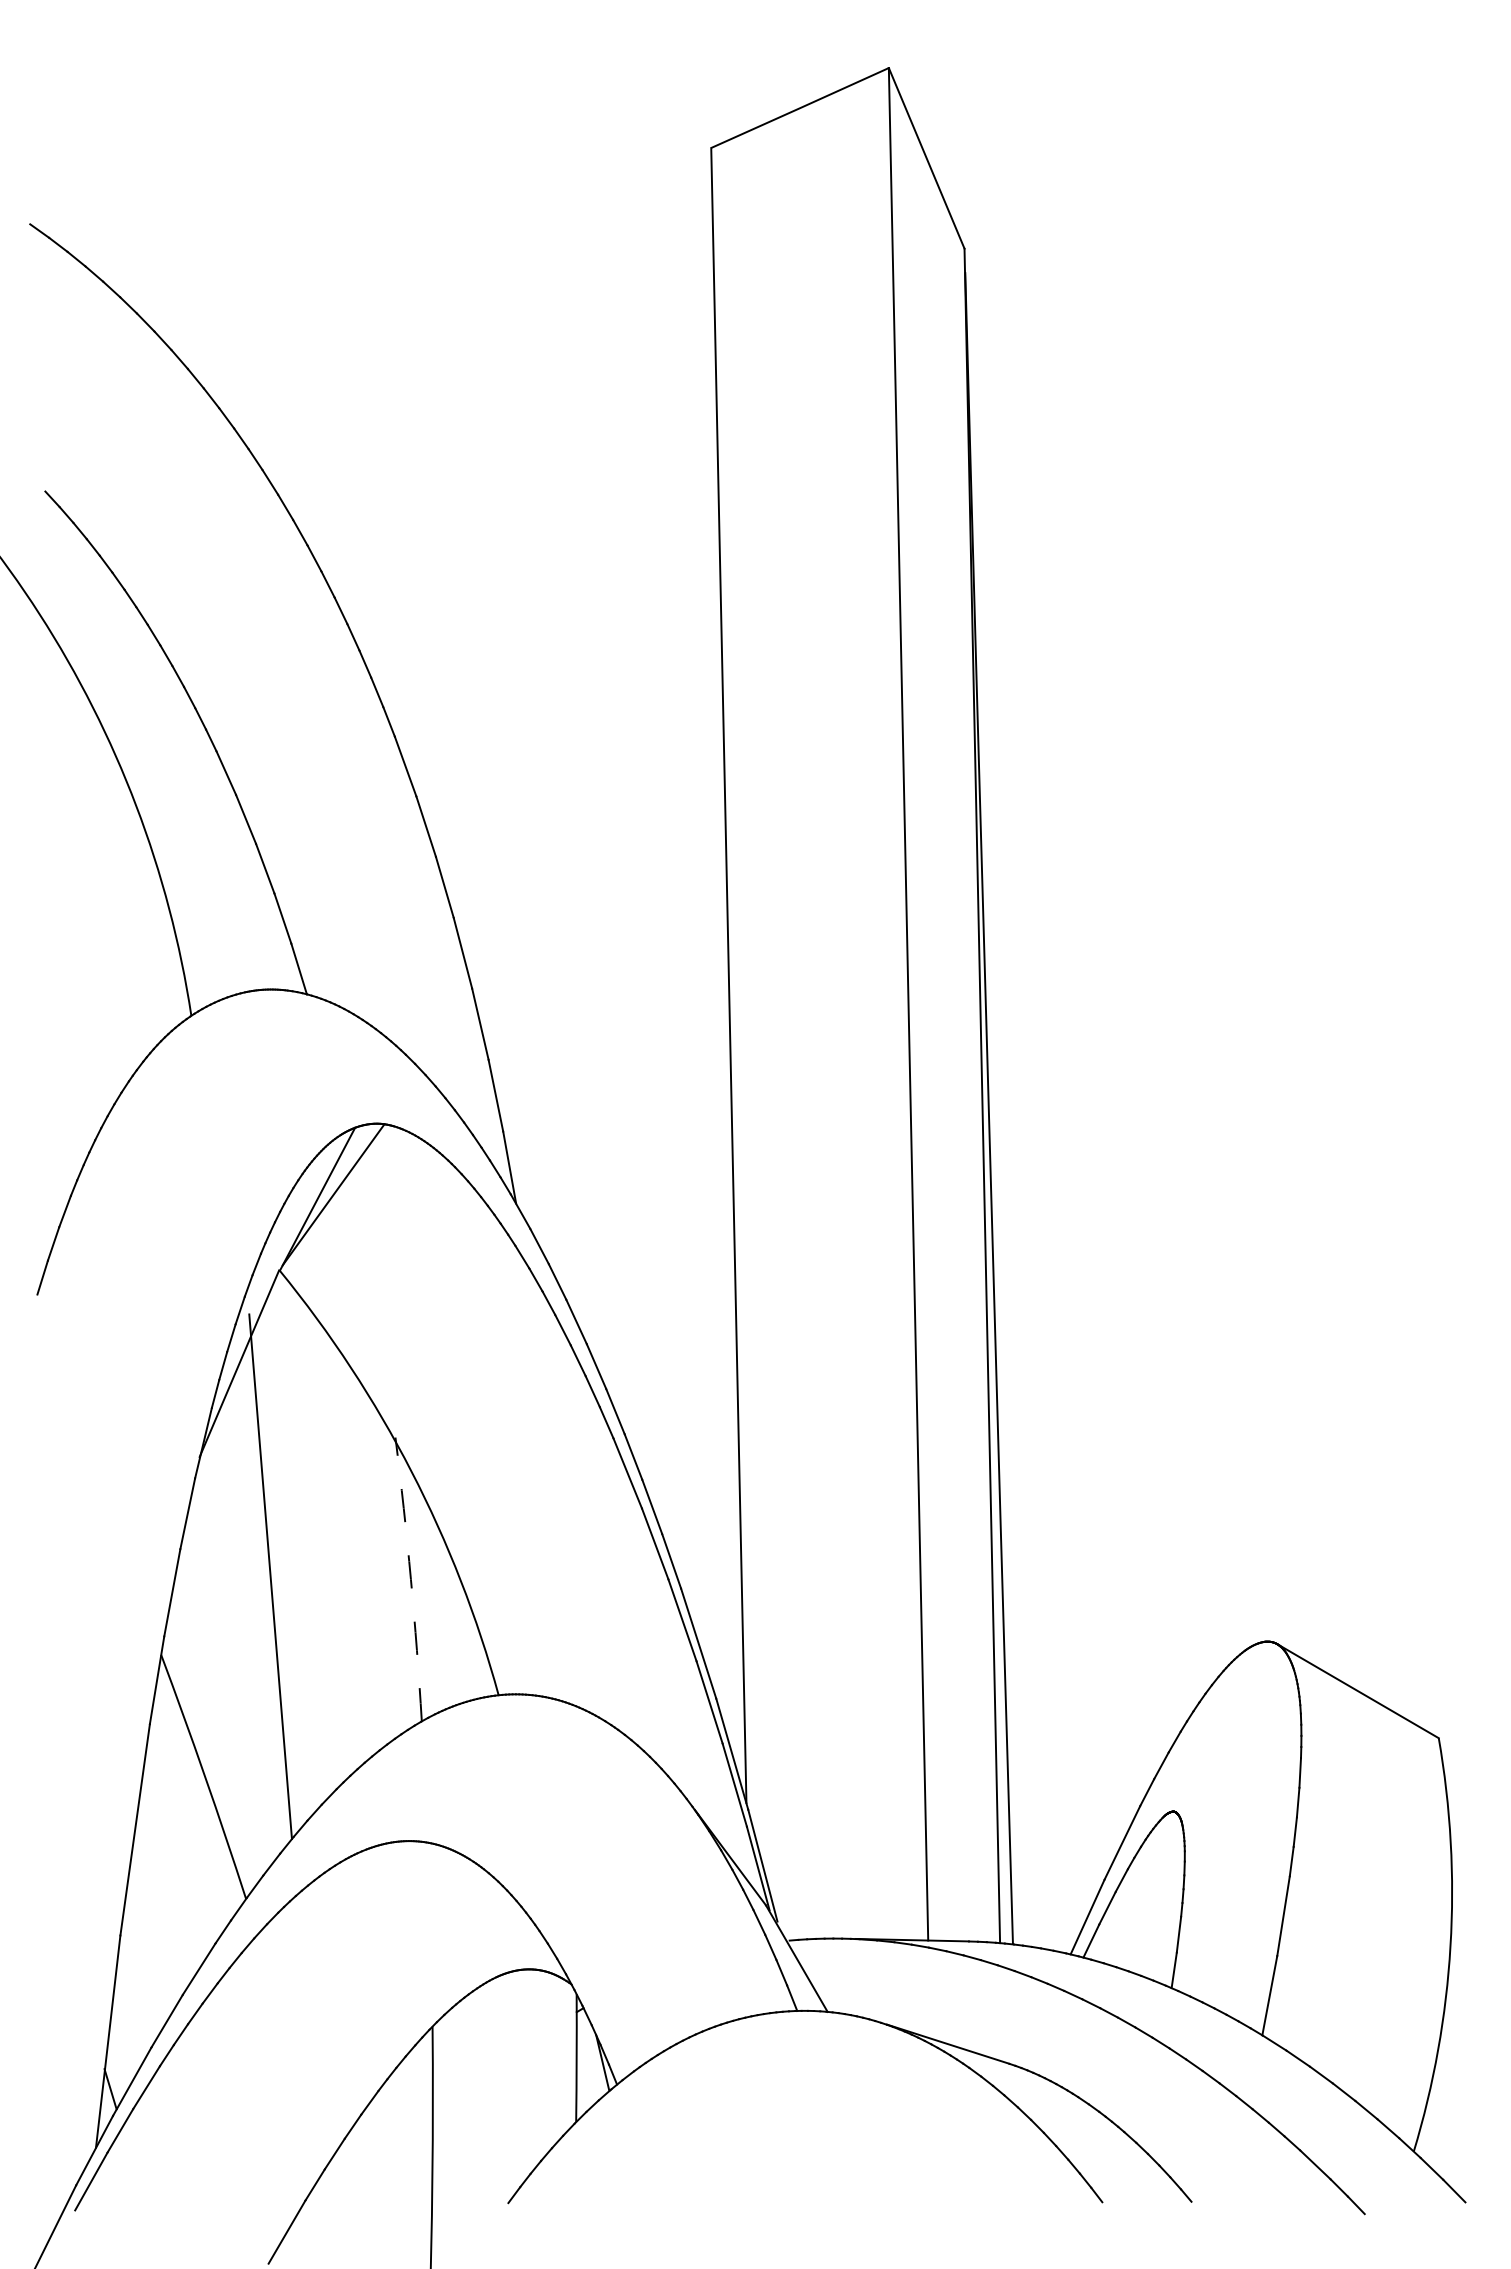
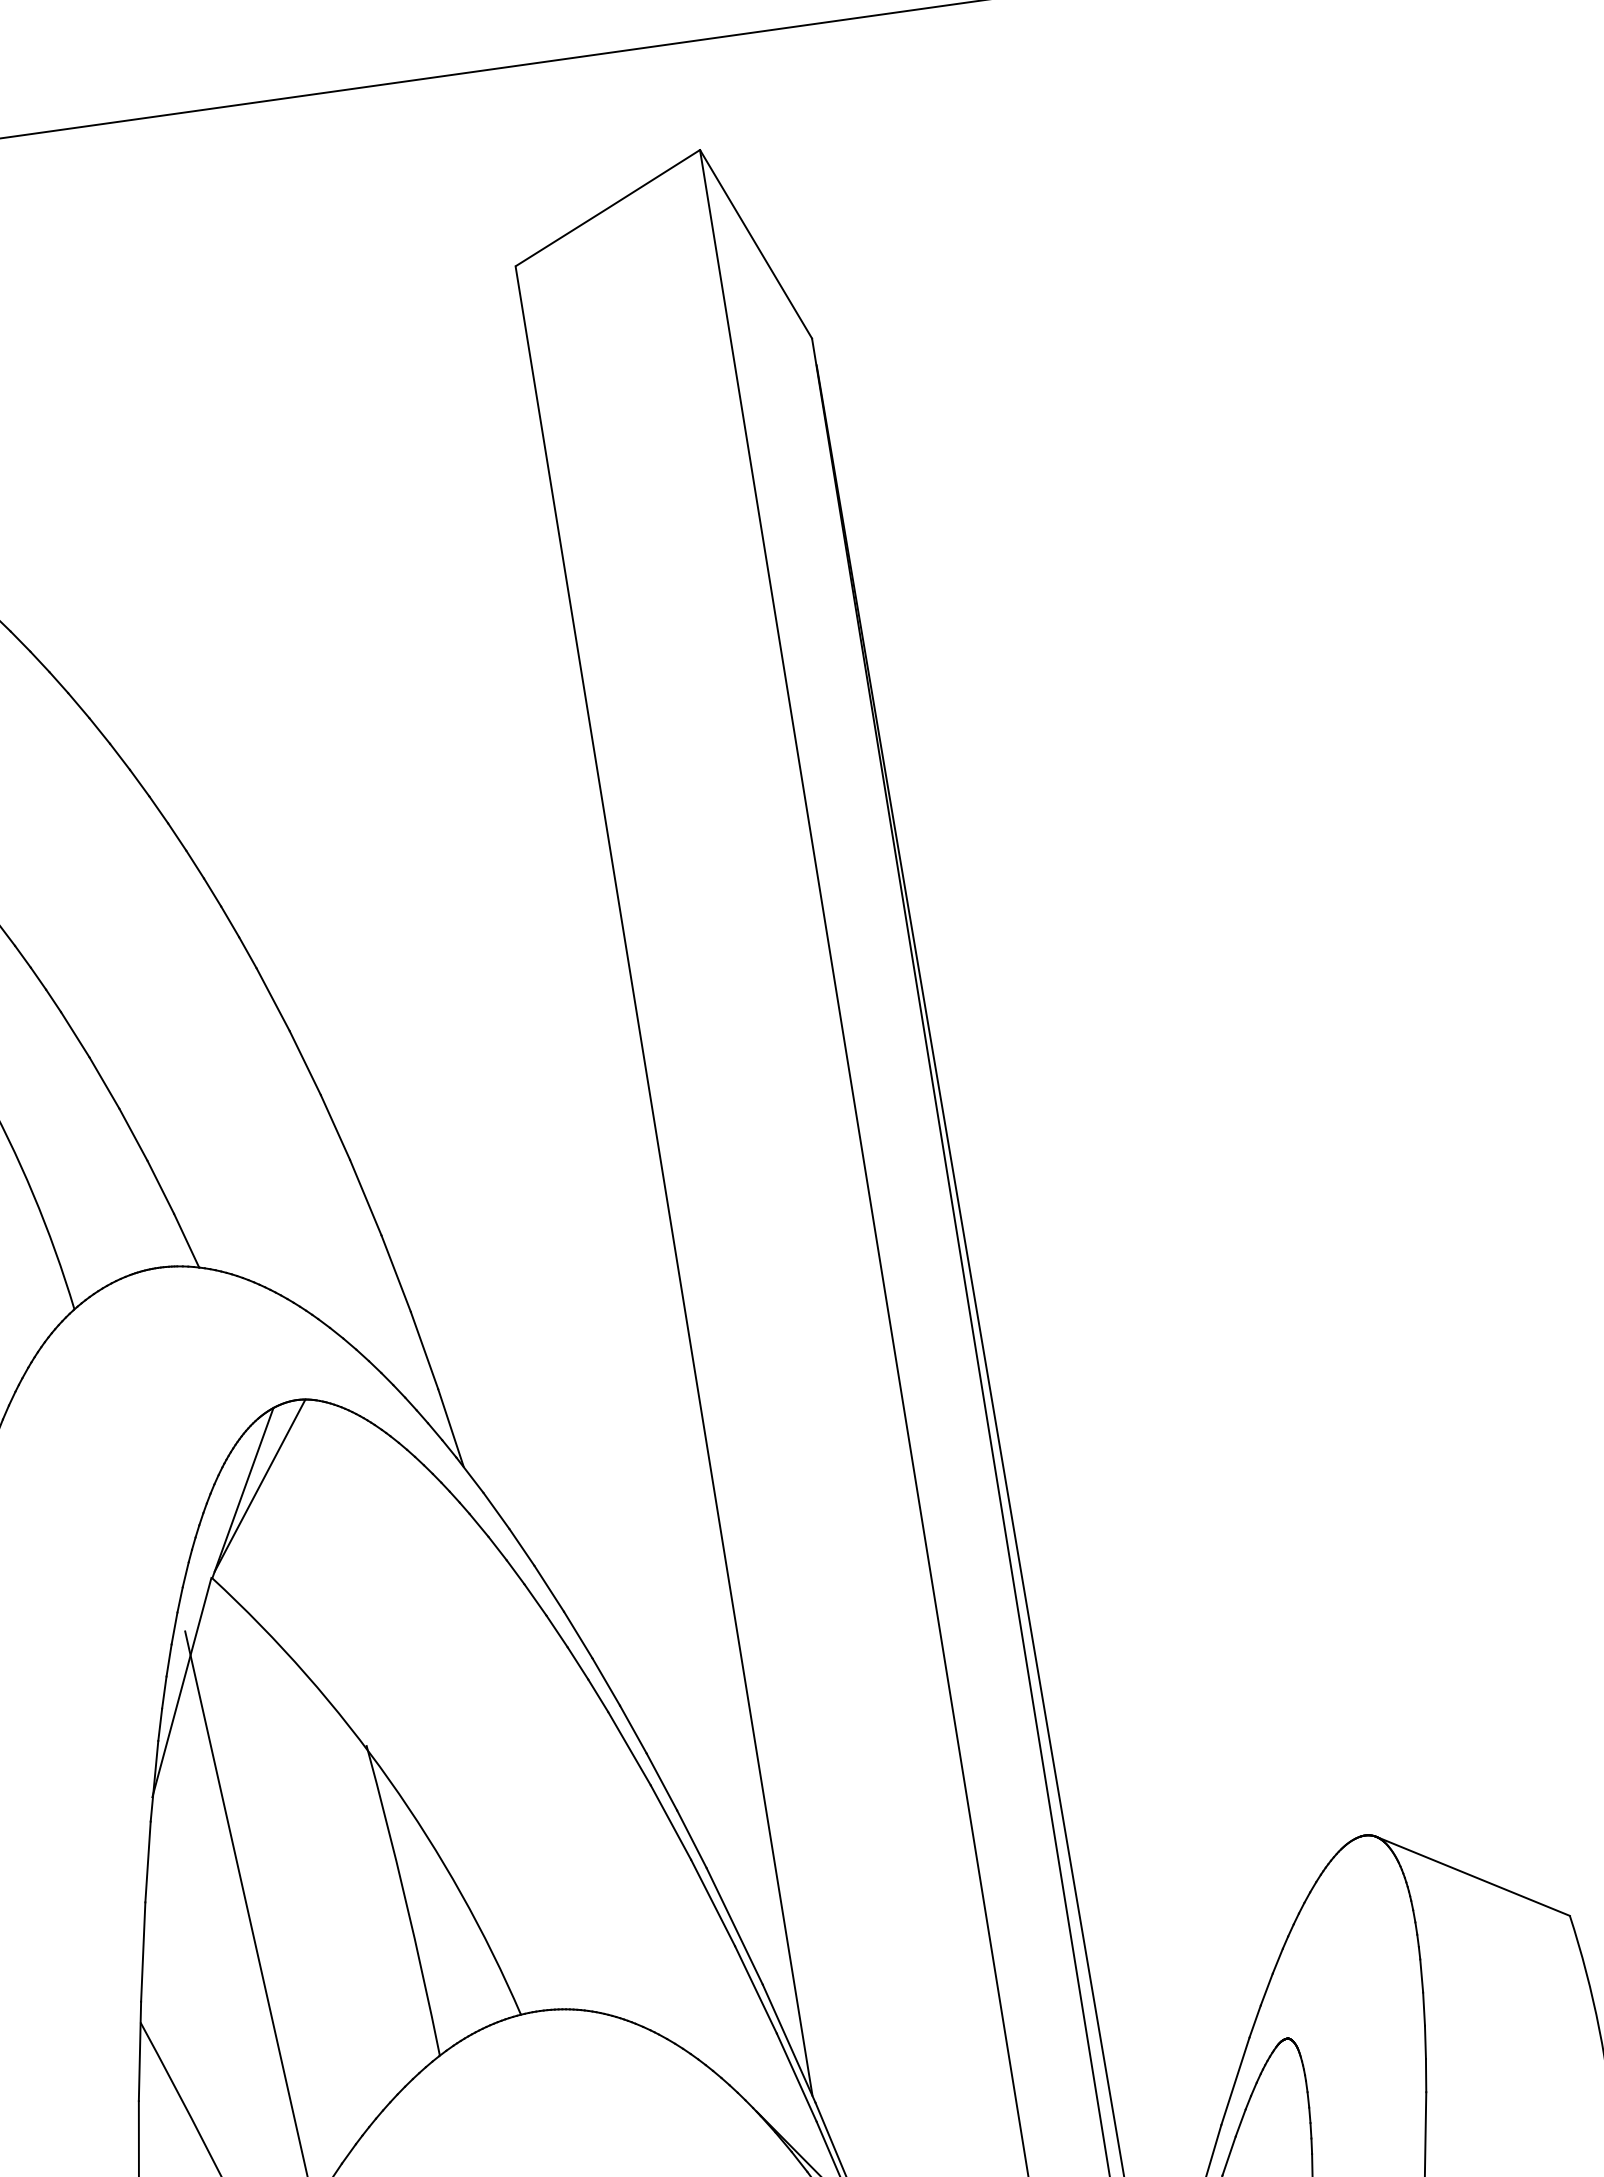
arc: (410, 1579) -> (405, 1900), dashed -> solid

